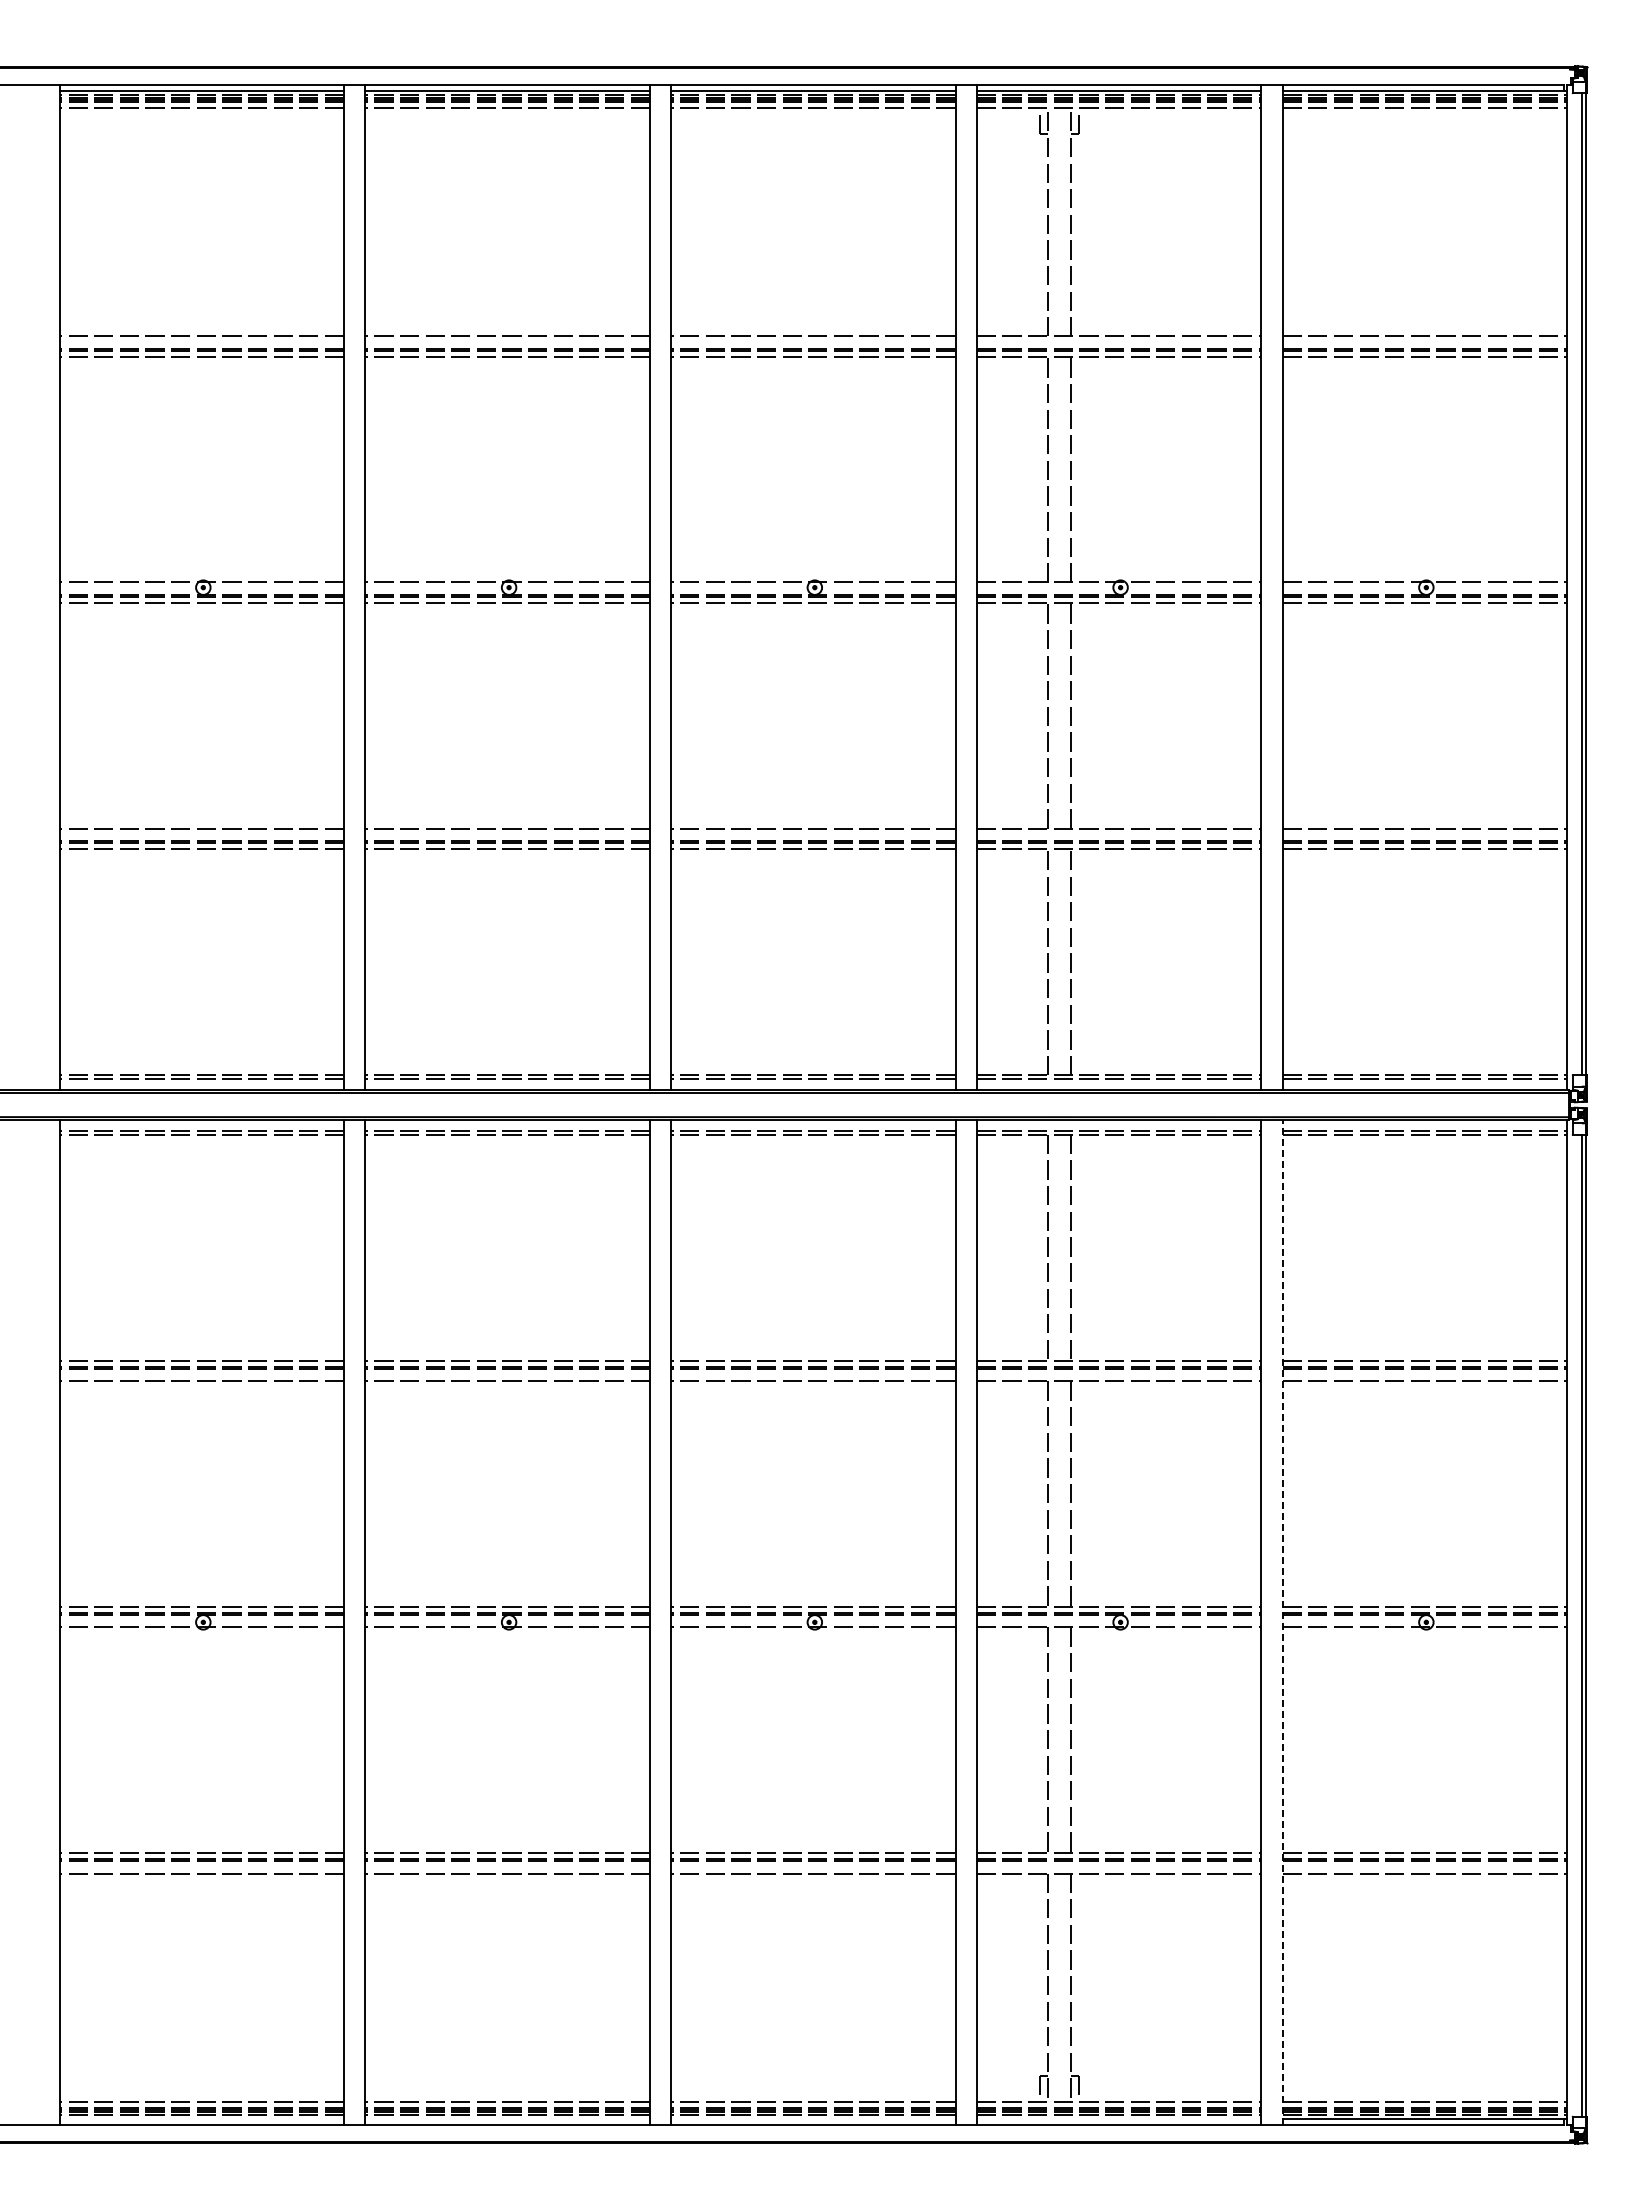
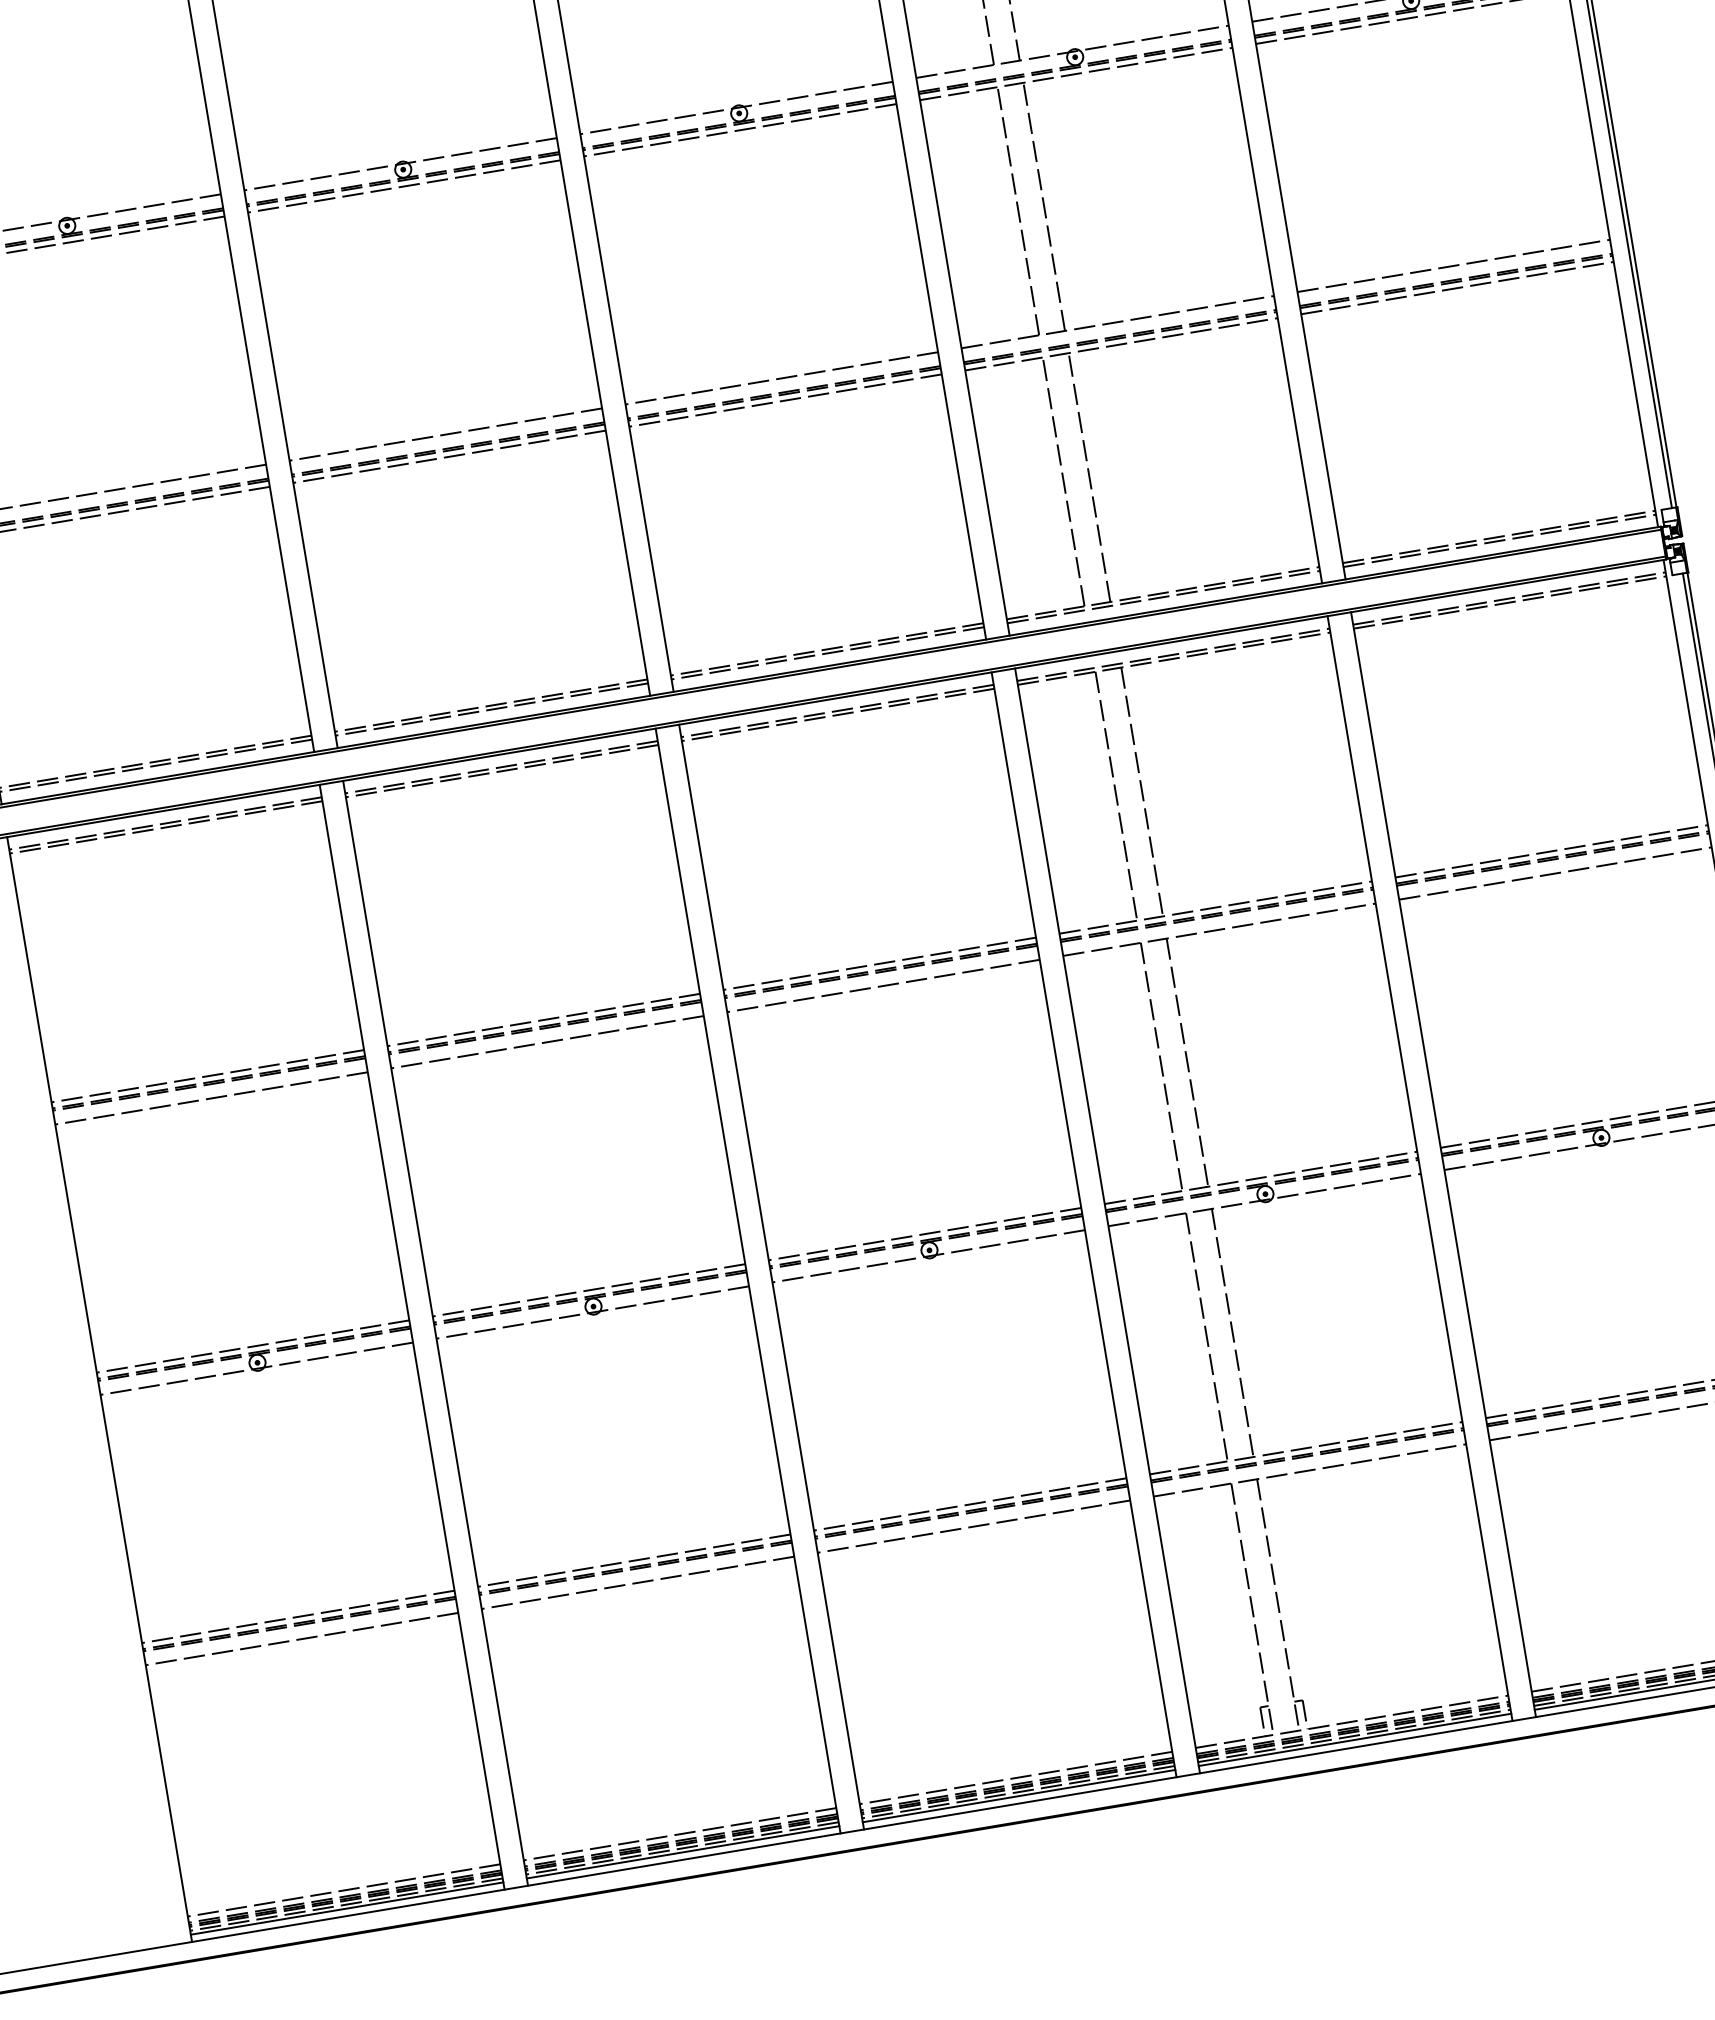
line: (1282, 1622) -> (1443, 1164), dashed -> solid
line: (201, 2118) -> (346, 1908), added
line: (507, 2118) -> (682, 1852), added
line: (813, 2118) -> (1019, 1795), added
line: (1118, 2118) -> (1354, 1739), added

